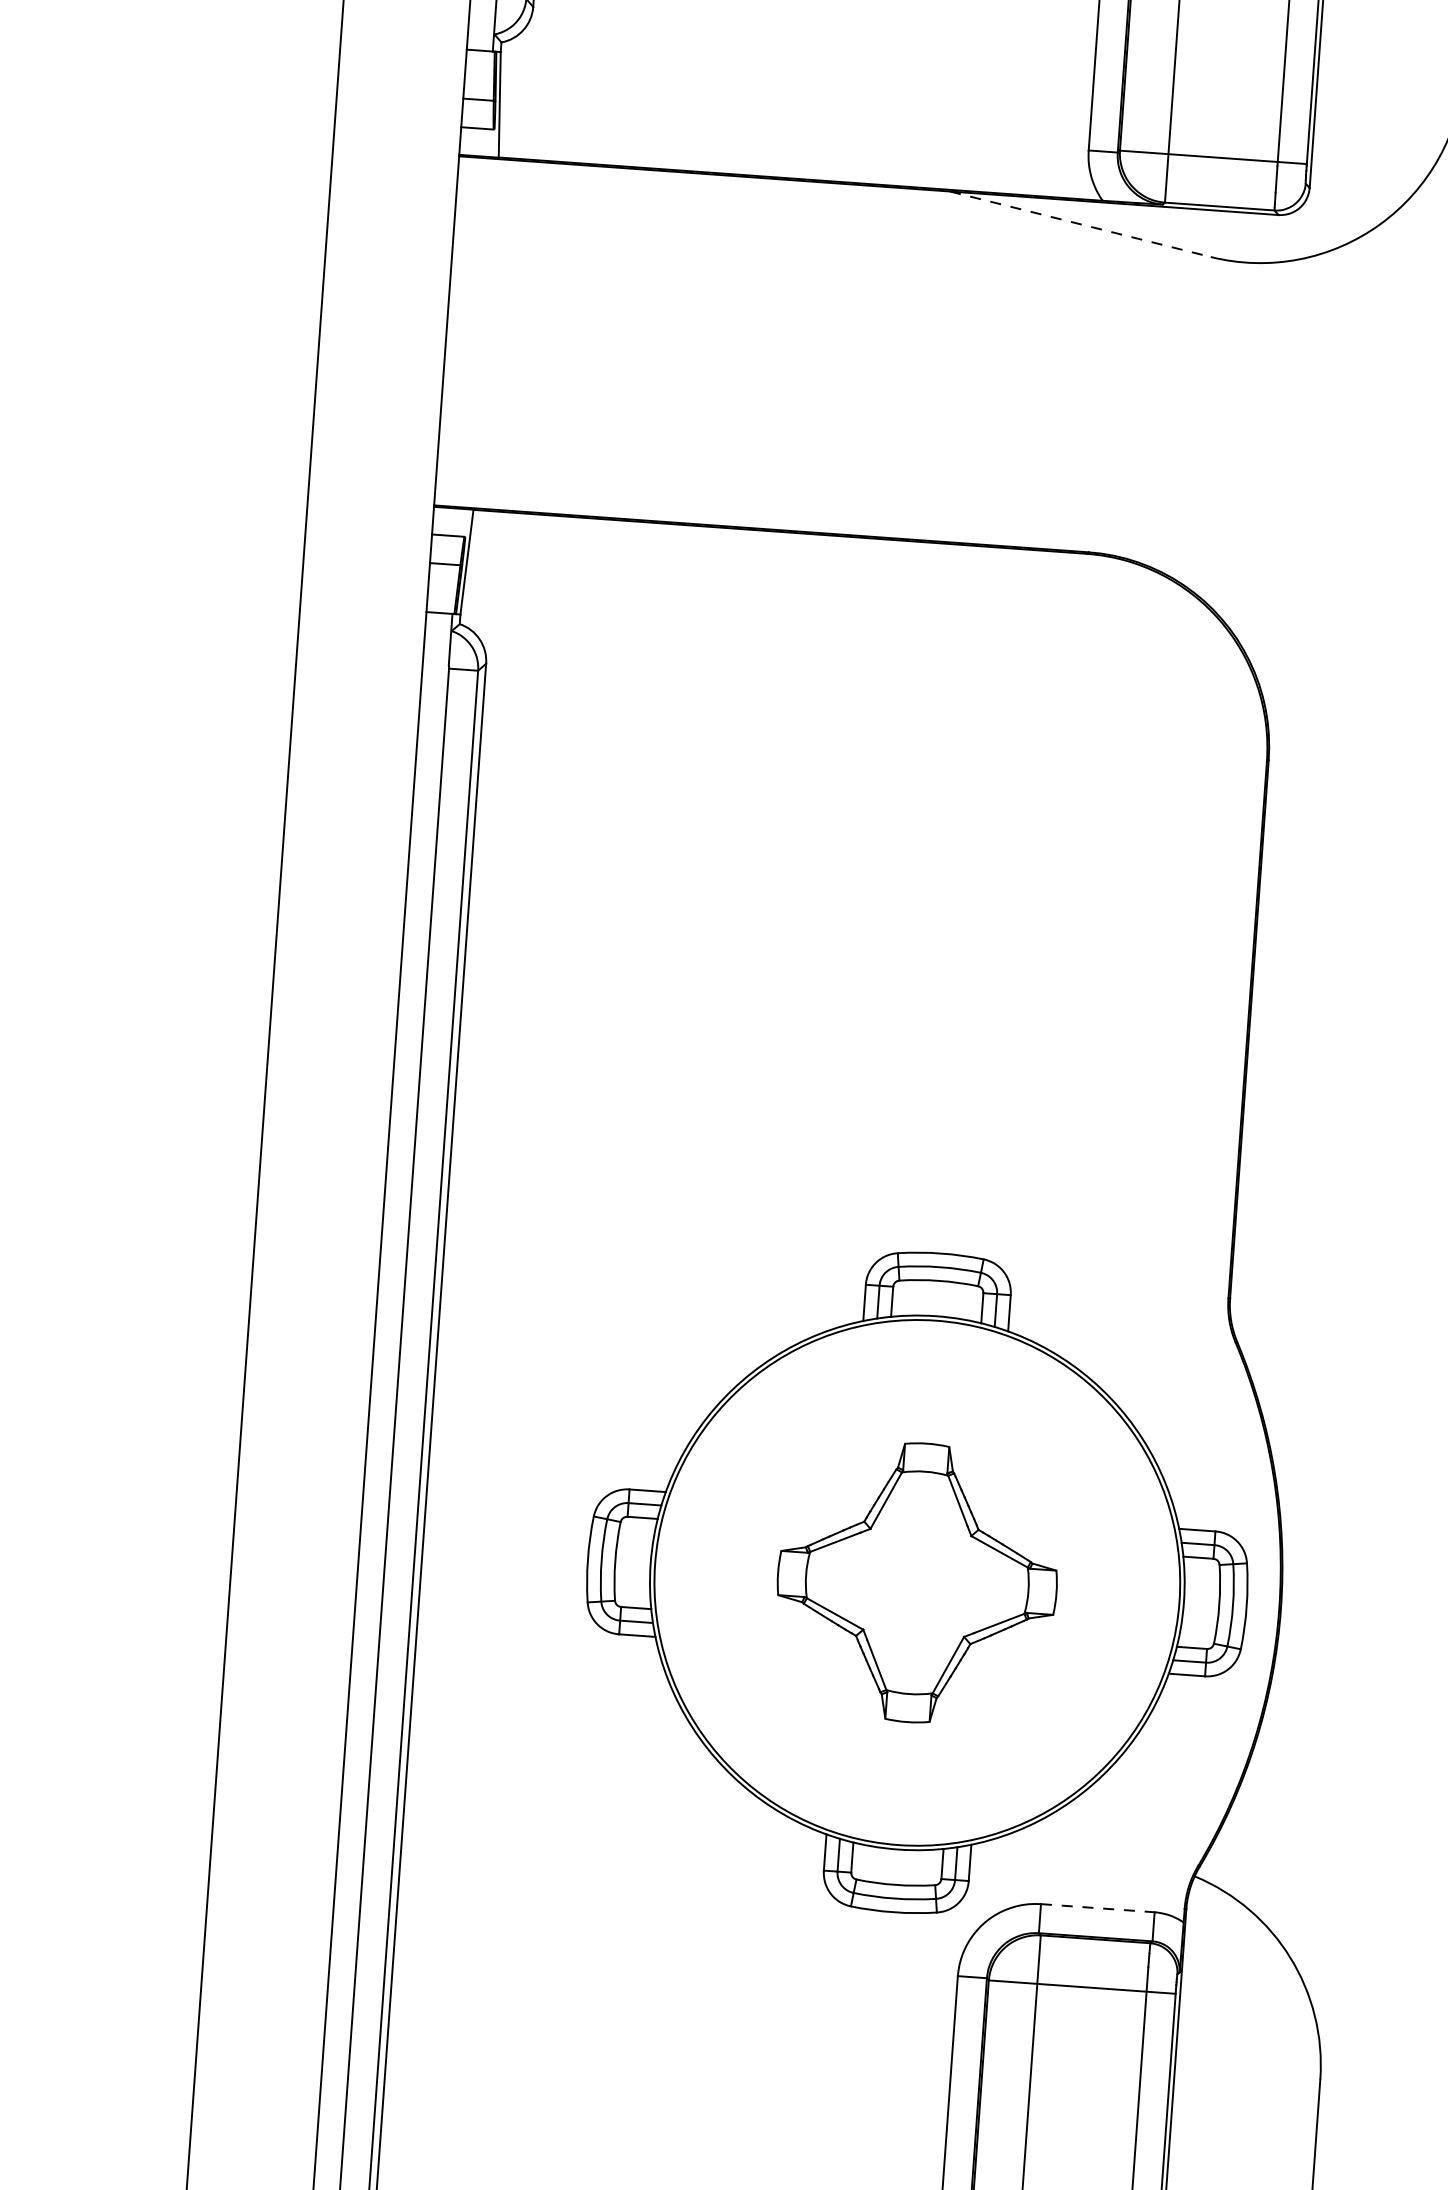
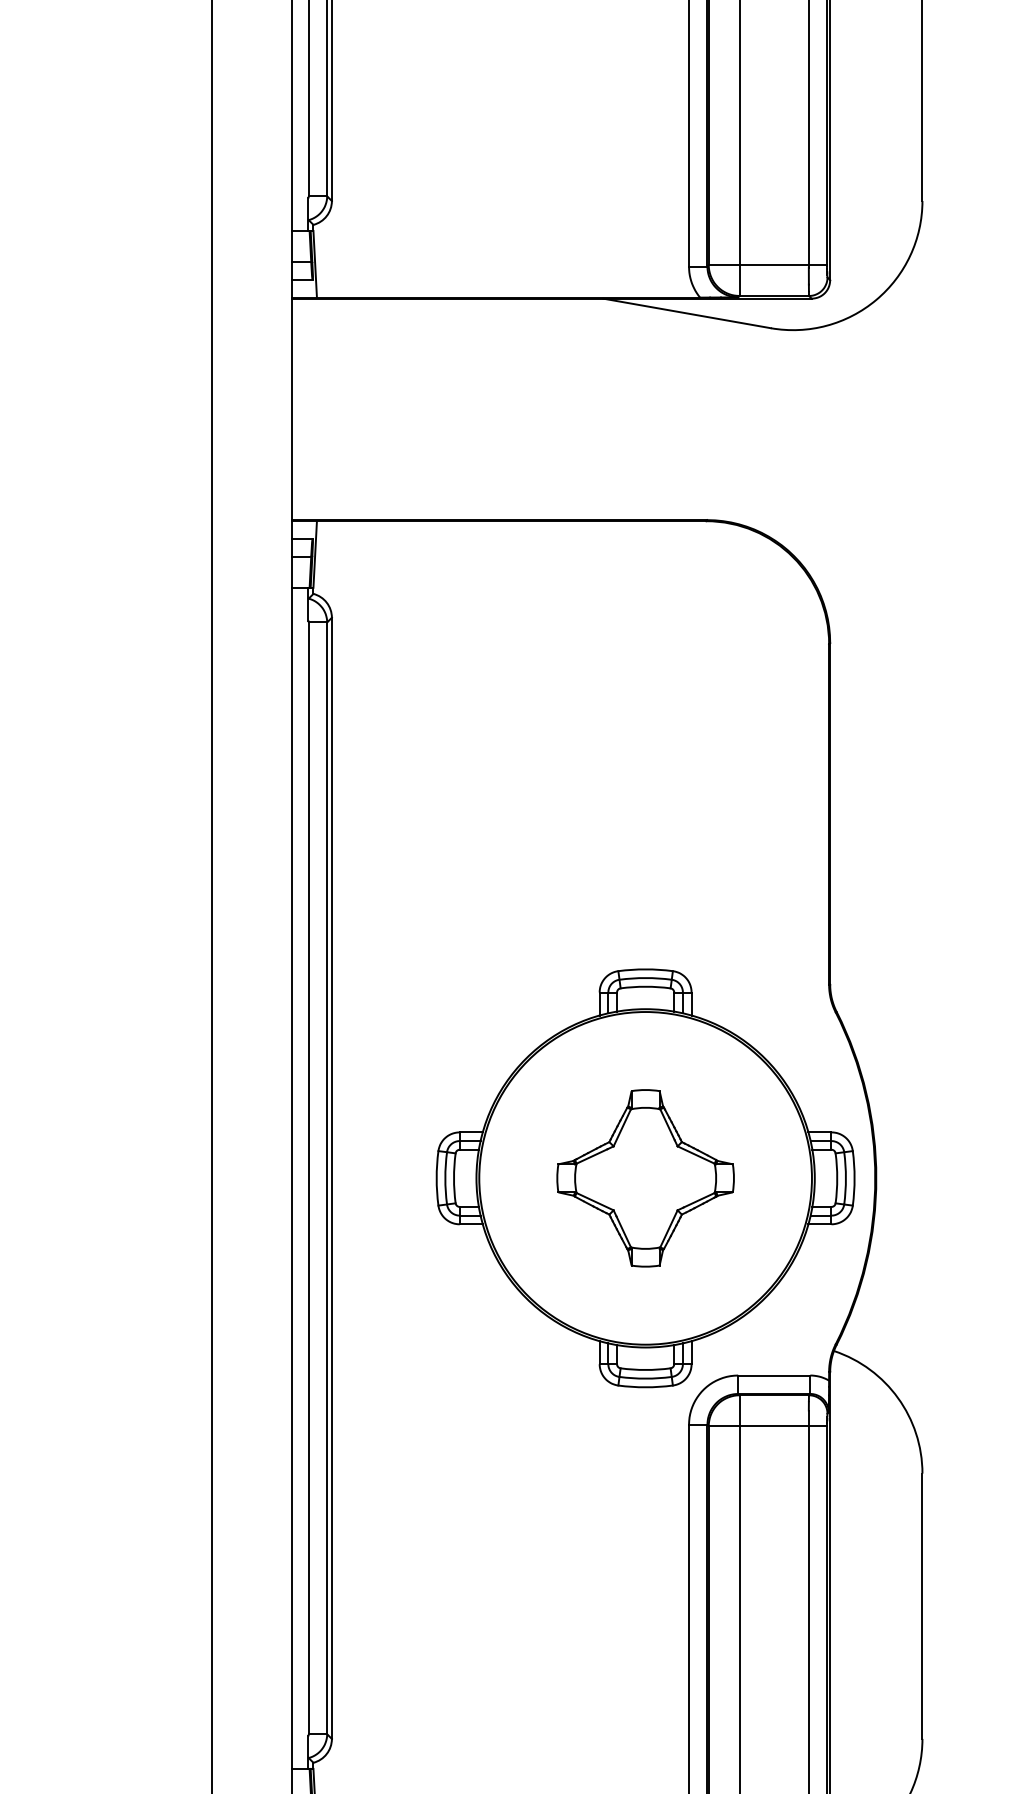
line: (1081, 224) -> (687, 313), dashed -> solid
line: (1098, 1908) -> (774, 1375), dashed -> solid

